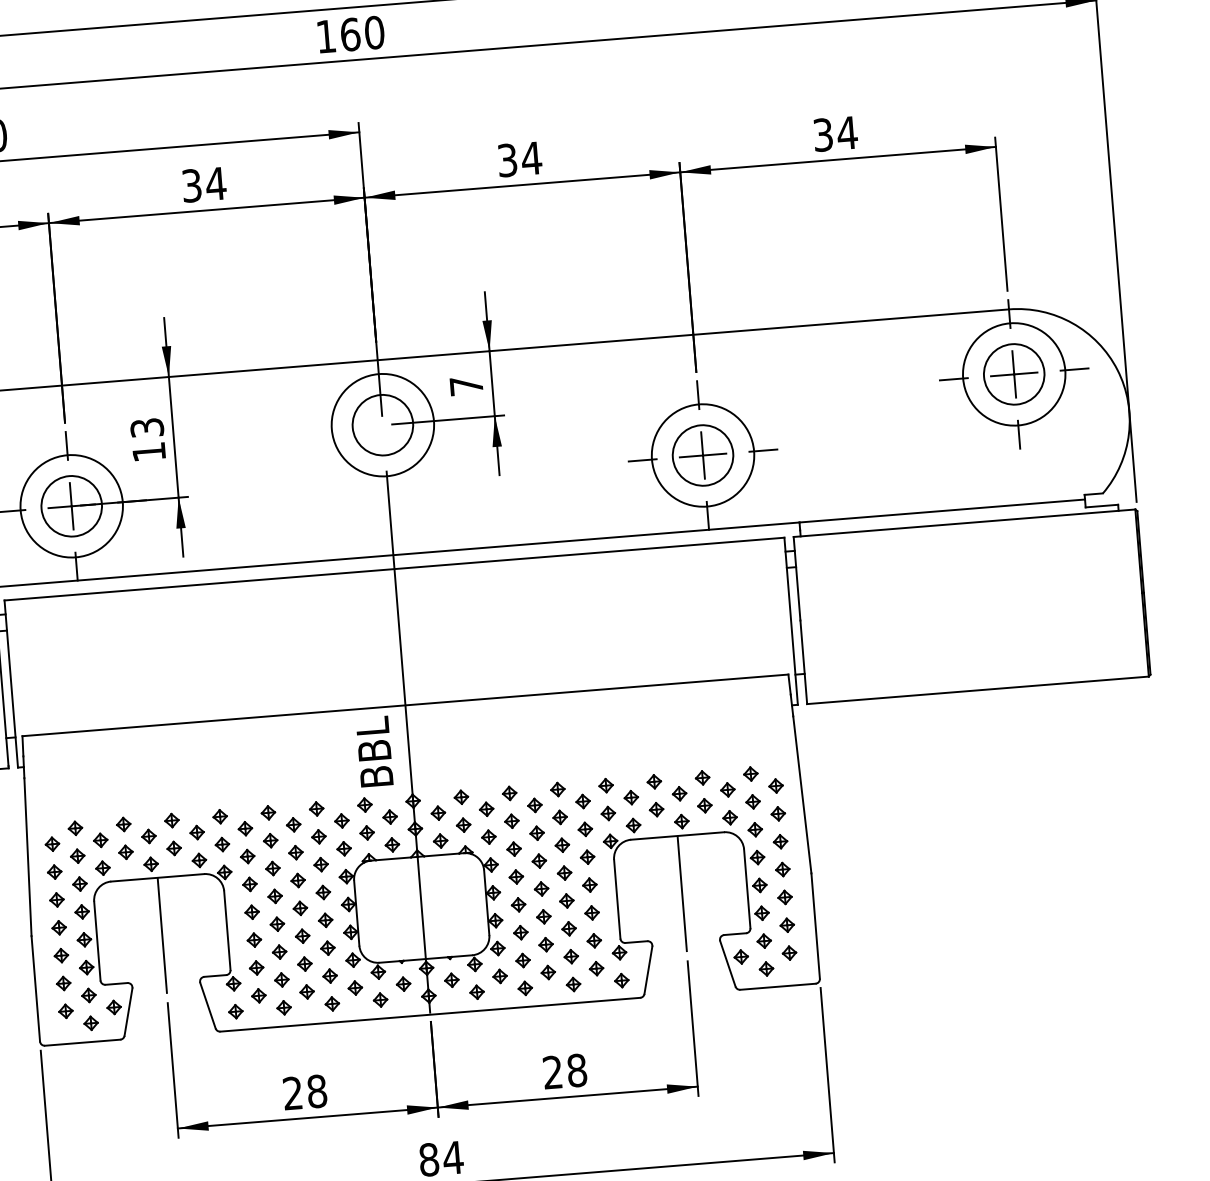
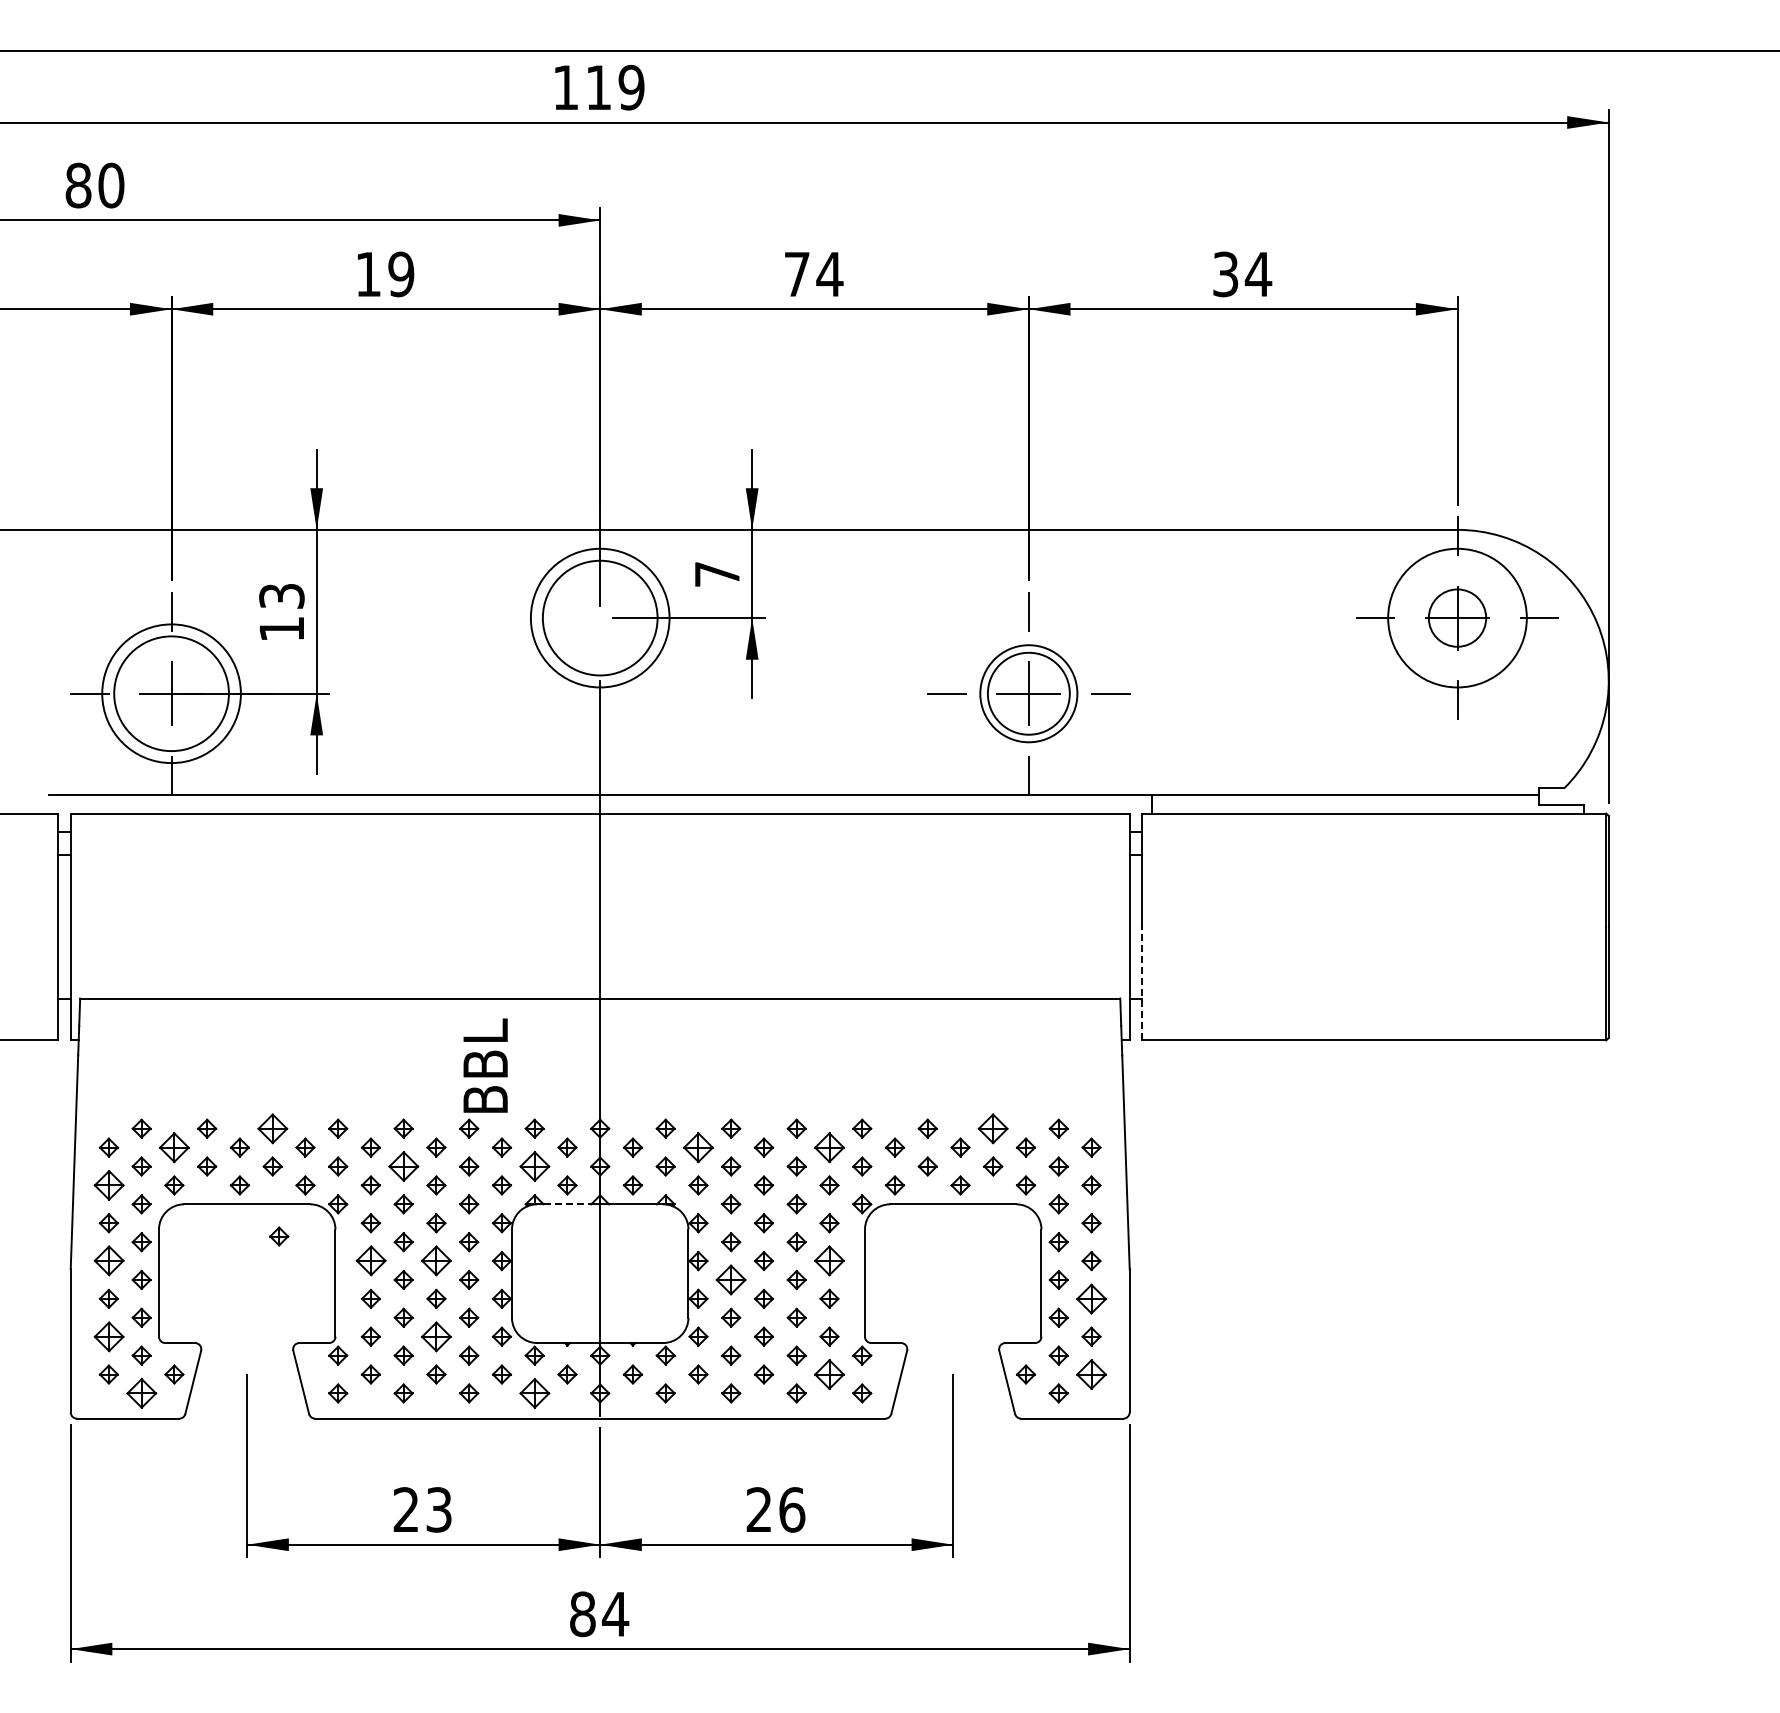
text: (362, 33) -> (615, 87), 160 -> 119
text: (507, 160) -> (796, 274), 34 -> 74
text: (204, 184) -> (385, 274), 34 -> 19
circle: (1014, 374) -> (1457, 618), size x0.7
circle: (383, 425) -> (600, 618), size x1.4
circle: (702, 455) -> (1028, 693), size x0.7
circle: (71, 506) -> (171, 693), size x1.4
line: (803, 662) -> (1142, 983), solid -> dashed
text: (374, 751) -> (485, 1065), moved
part: (702, 777) -> (993, 1128), size x1.6
part: (583, 801) -> (829, 1147), size x1.6
part: (486, 809) -> (698, 1147), size x1.6
part: (171, 820) -> (272, 1128), size x1.6
part: (367, 832) -> (534, 1166), size x1.6
part: (100, 840) -> (174, 1147), size x1.6
part: (270, 840) -> (403, 1166), size x1.6
line: (393, 858) -> (567, 1204), solid -> dashed
part: (54, 872) -> (108, 1185), size x1.6
part: (589, 885) -> (829, 1261), size x1.6
line: (682, 893) -> (953, 1282), removed
part: (785, 897) -> (1091, 1298), size x1.6
part: (183, 899) -> (279, 1236), added
part: (518, 904) -> (731, 1279), size x1.6
part: (300, 908) -> (436, 1261), size x1.6
part: (251, 912) -> (370, 1261), size x1.6
part: (58, 928) -> (108, 1261), size x1.6
line: (162, 935) -> (247, 1282), removed
part: (789, 953) -> (1091, 1374), size x1.6
part: (304, 963) -> (436, 1336), size x1.6
part: (596, 968) -> (829, 1374), size x1.6
part: (63, 983) -> (108, 1336), size x1.6
part: (380, 1000) -> (534, 1393), size x1.6
part: (91, 1023) -> (141, 1393), size x1.6
text: (577, 1070) -> (792, 1509), 28 -> 26
text: (317, 1091) -> (439, 1509), 28 -> 23

